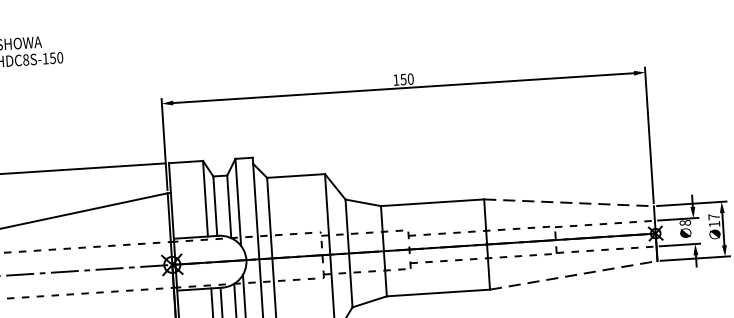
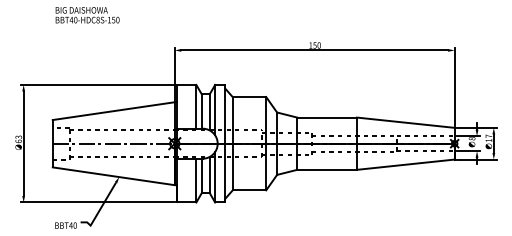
line: (570, 202) -> (406, 122), dashed -> solid
line: (574, 274) -> (406, 164), dashed -> solid

